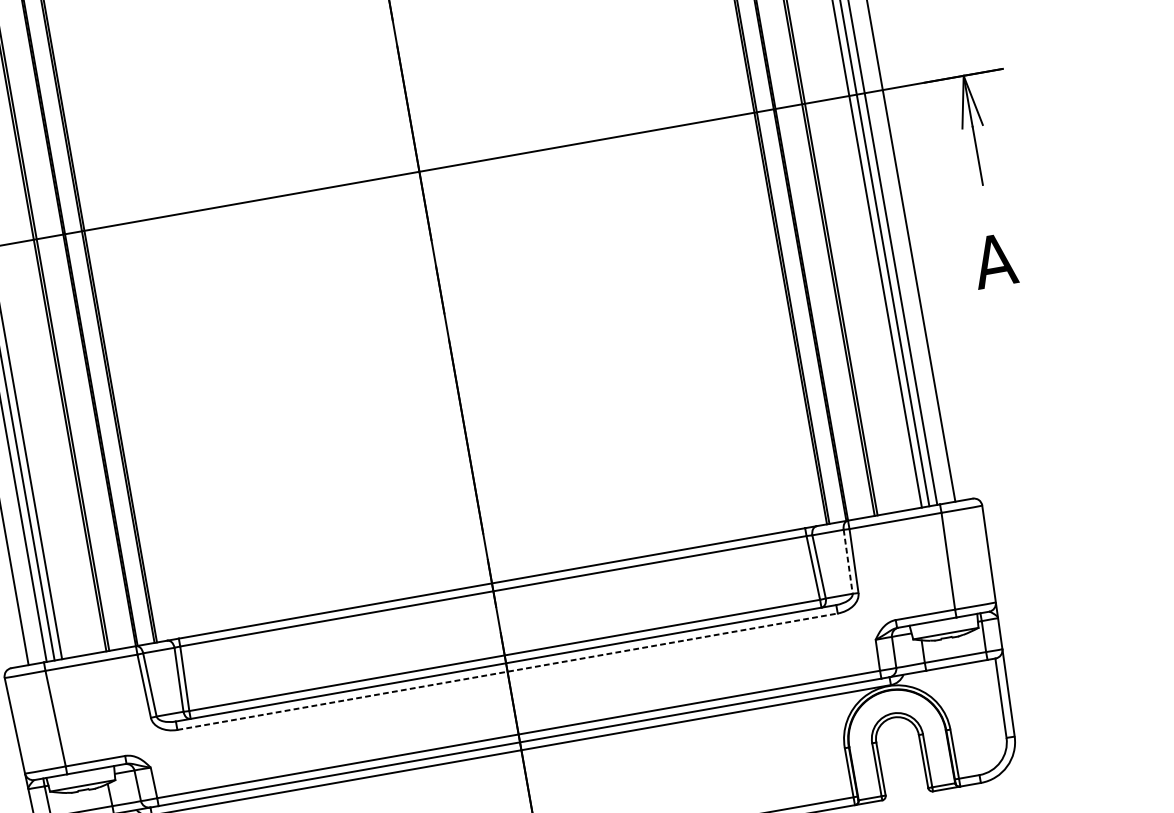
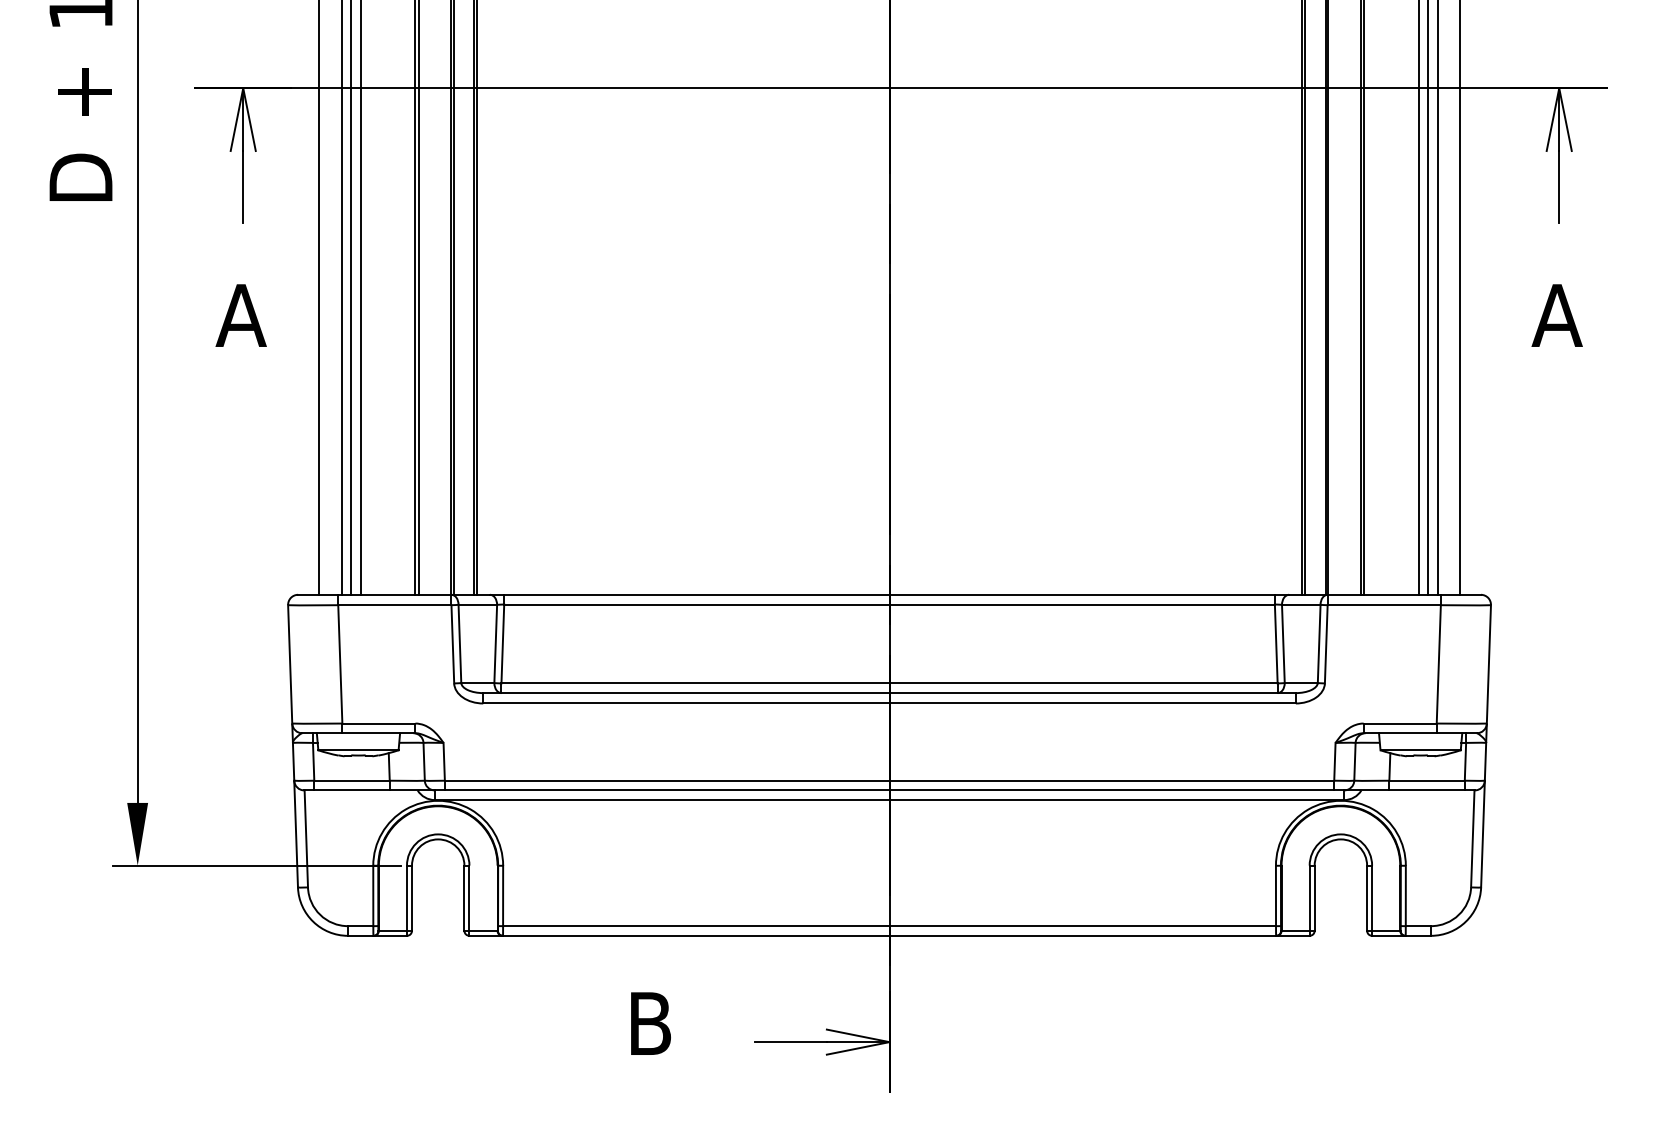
line: (848, 562) -> (1319, 644), dashed -> solid
line: (508, 671) -> (890, 703), dashed -> solid

